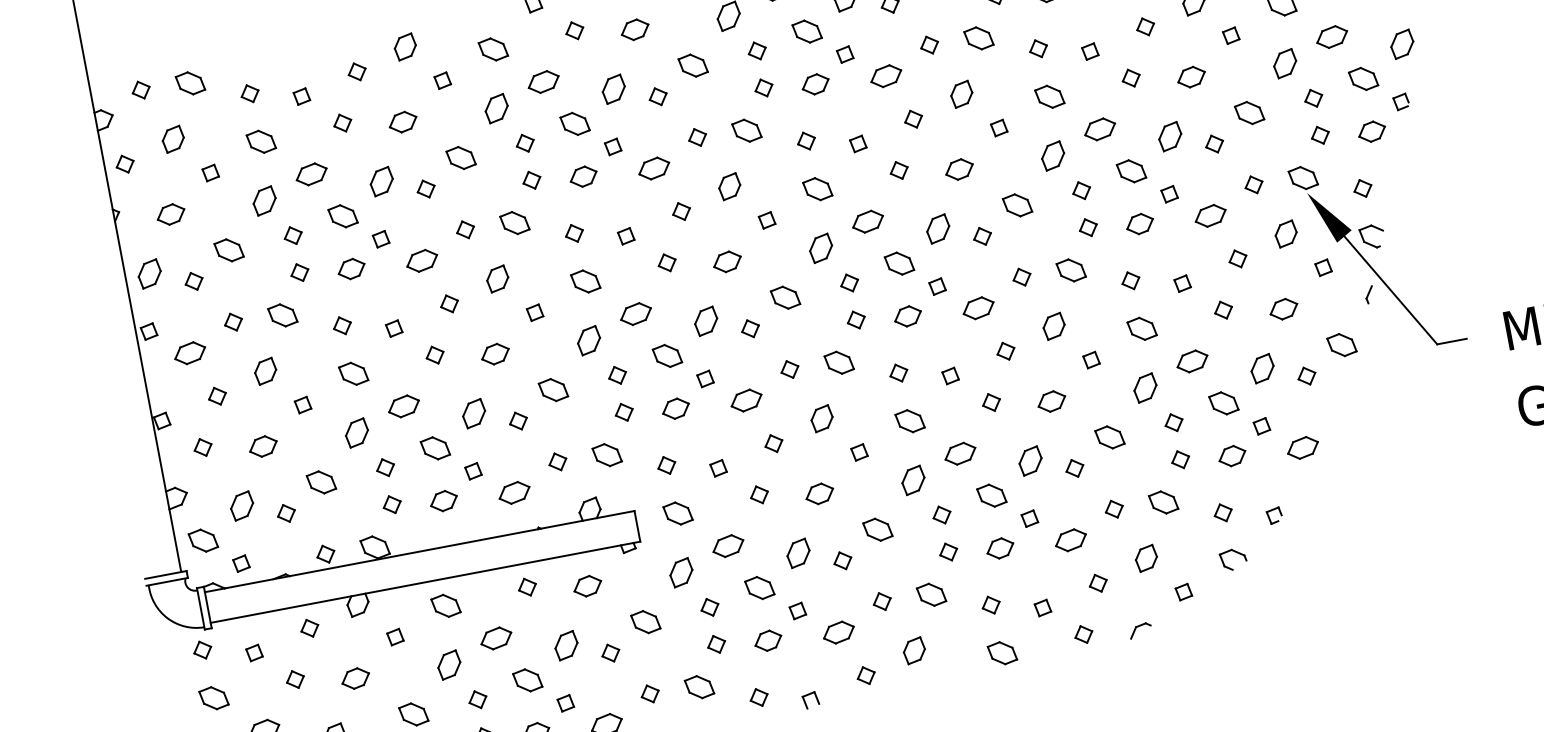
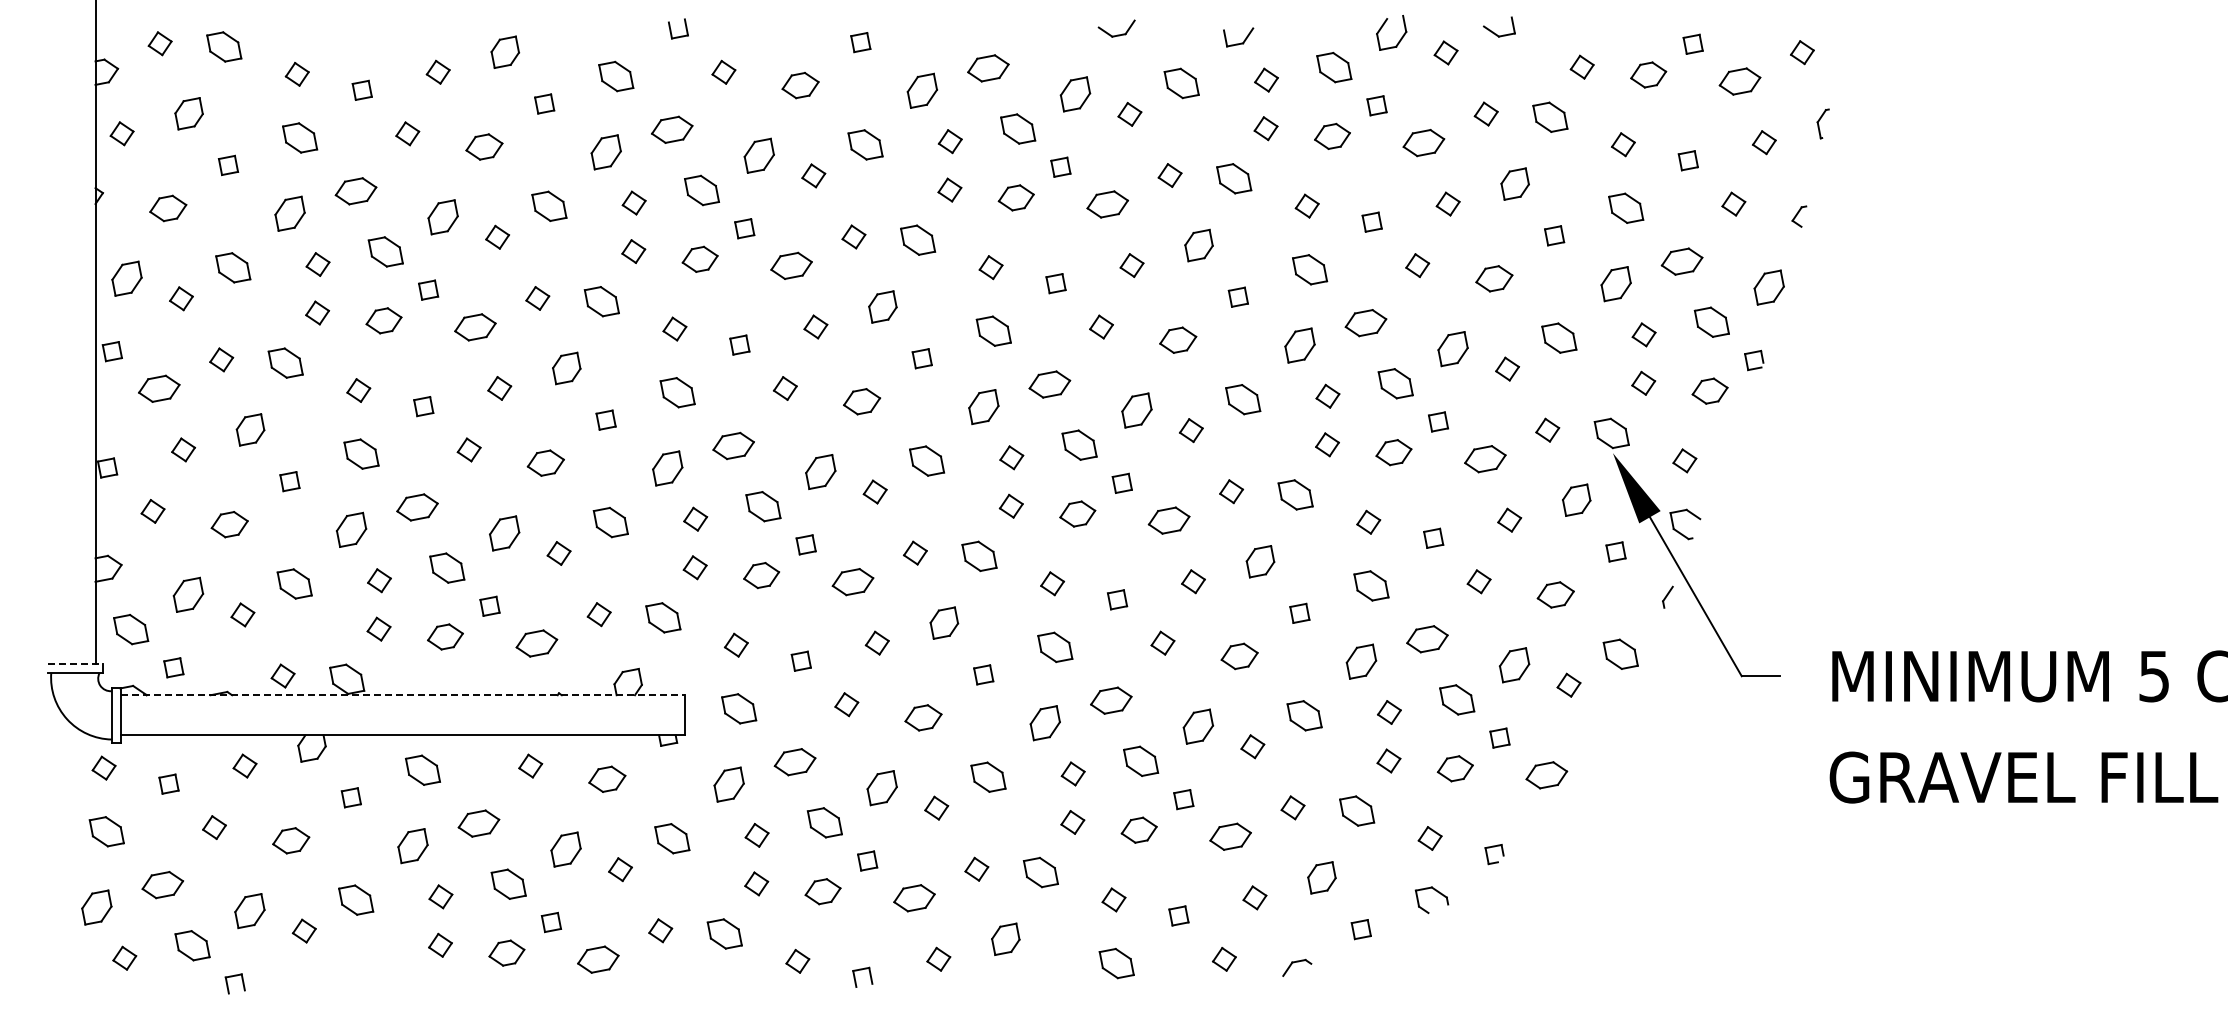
line: (419, 551) -> (402, 695), solid -> dashed
line: (166, 575) -> (75, 664), solid -> dashed

